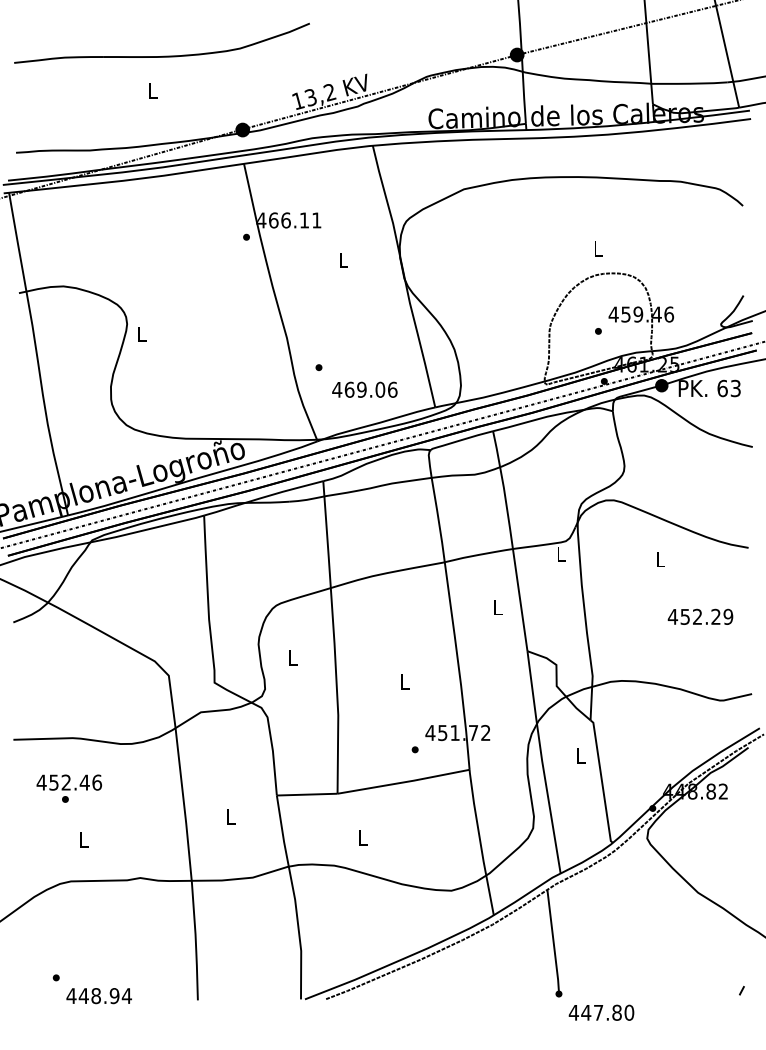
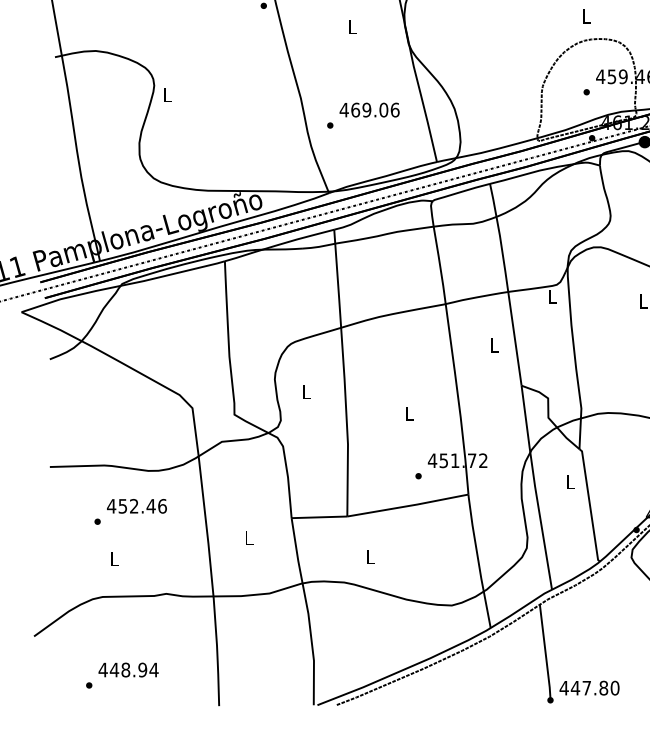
text: (364, 389) -> (369, 109), moved
text: (69, 782) -> (137, 506), moved
text: (98, 996) -> (127, 670), moved
text: (601, 1012) -> (589, 687), moved

